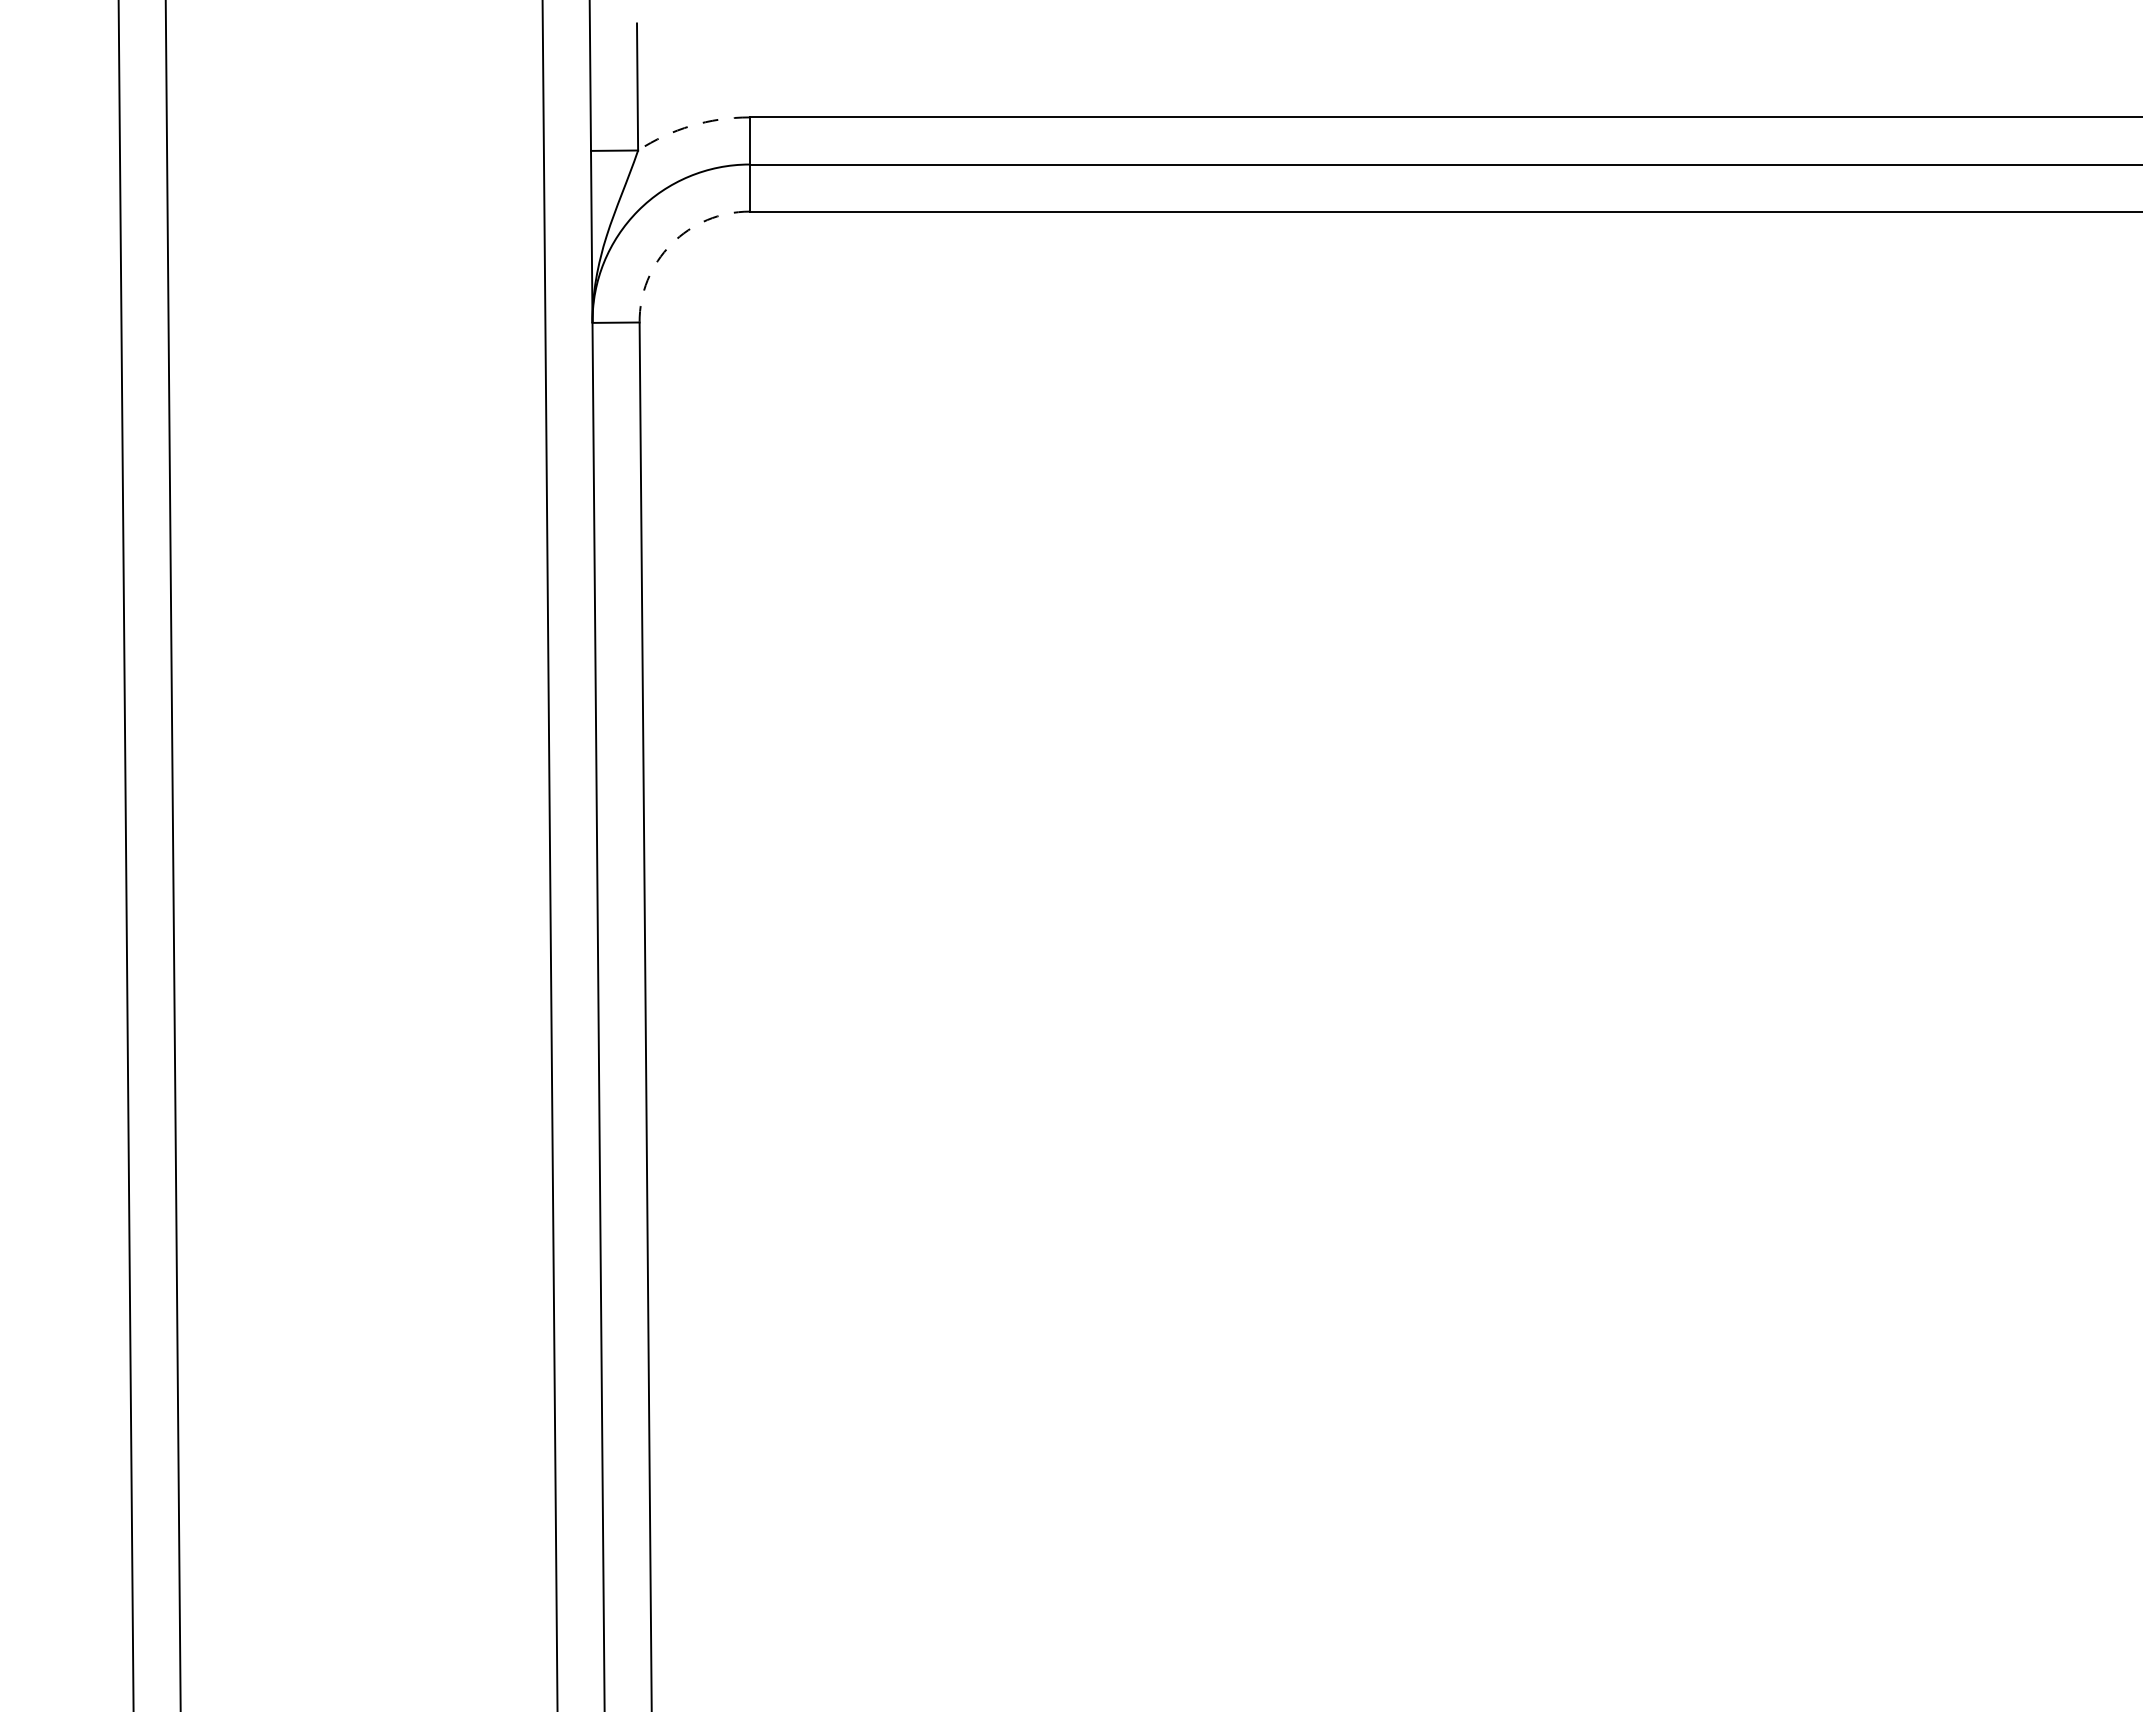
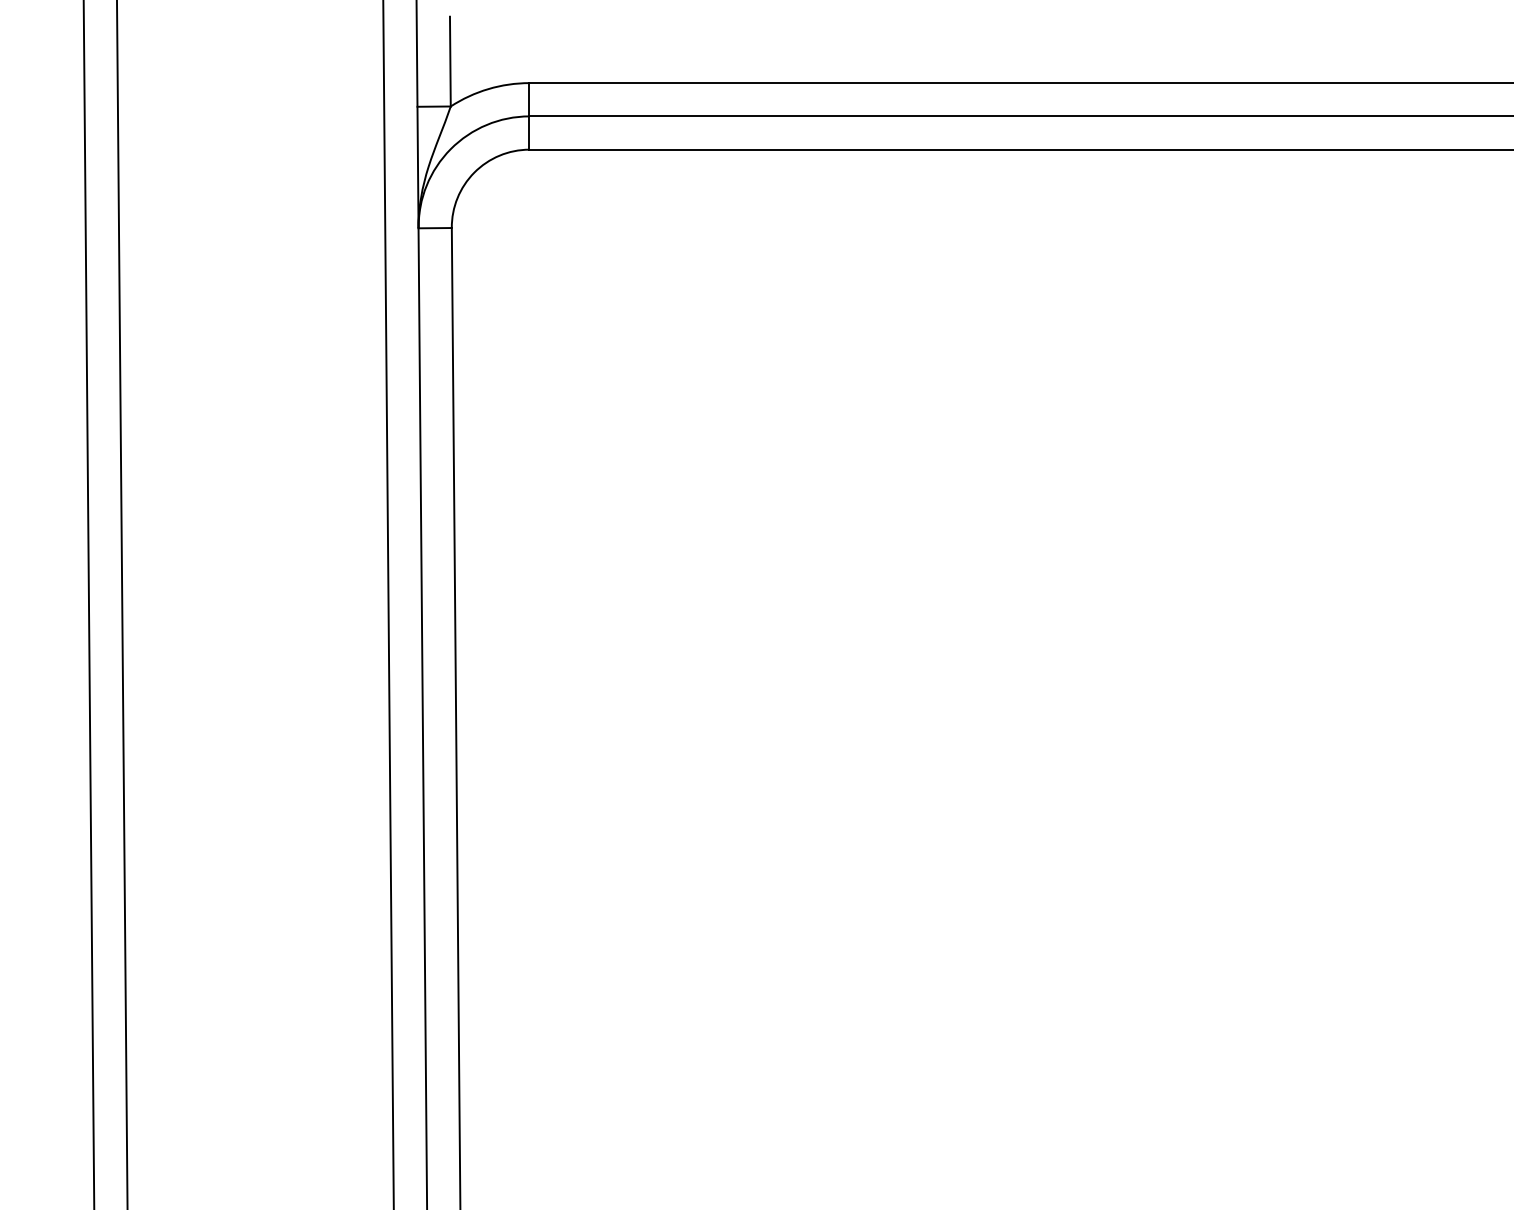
arc: (691, 125) -> (488, 88), dashed -> solid
arc: (671, 244) -> (474, 172), dashed -> solid

